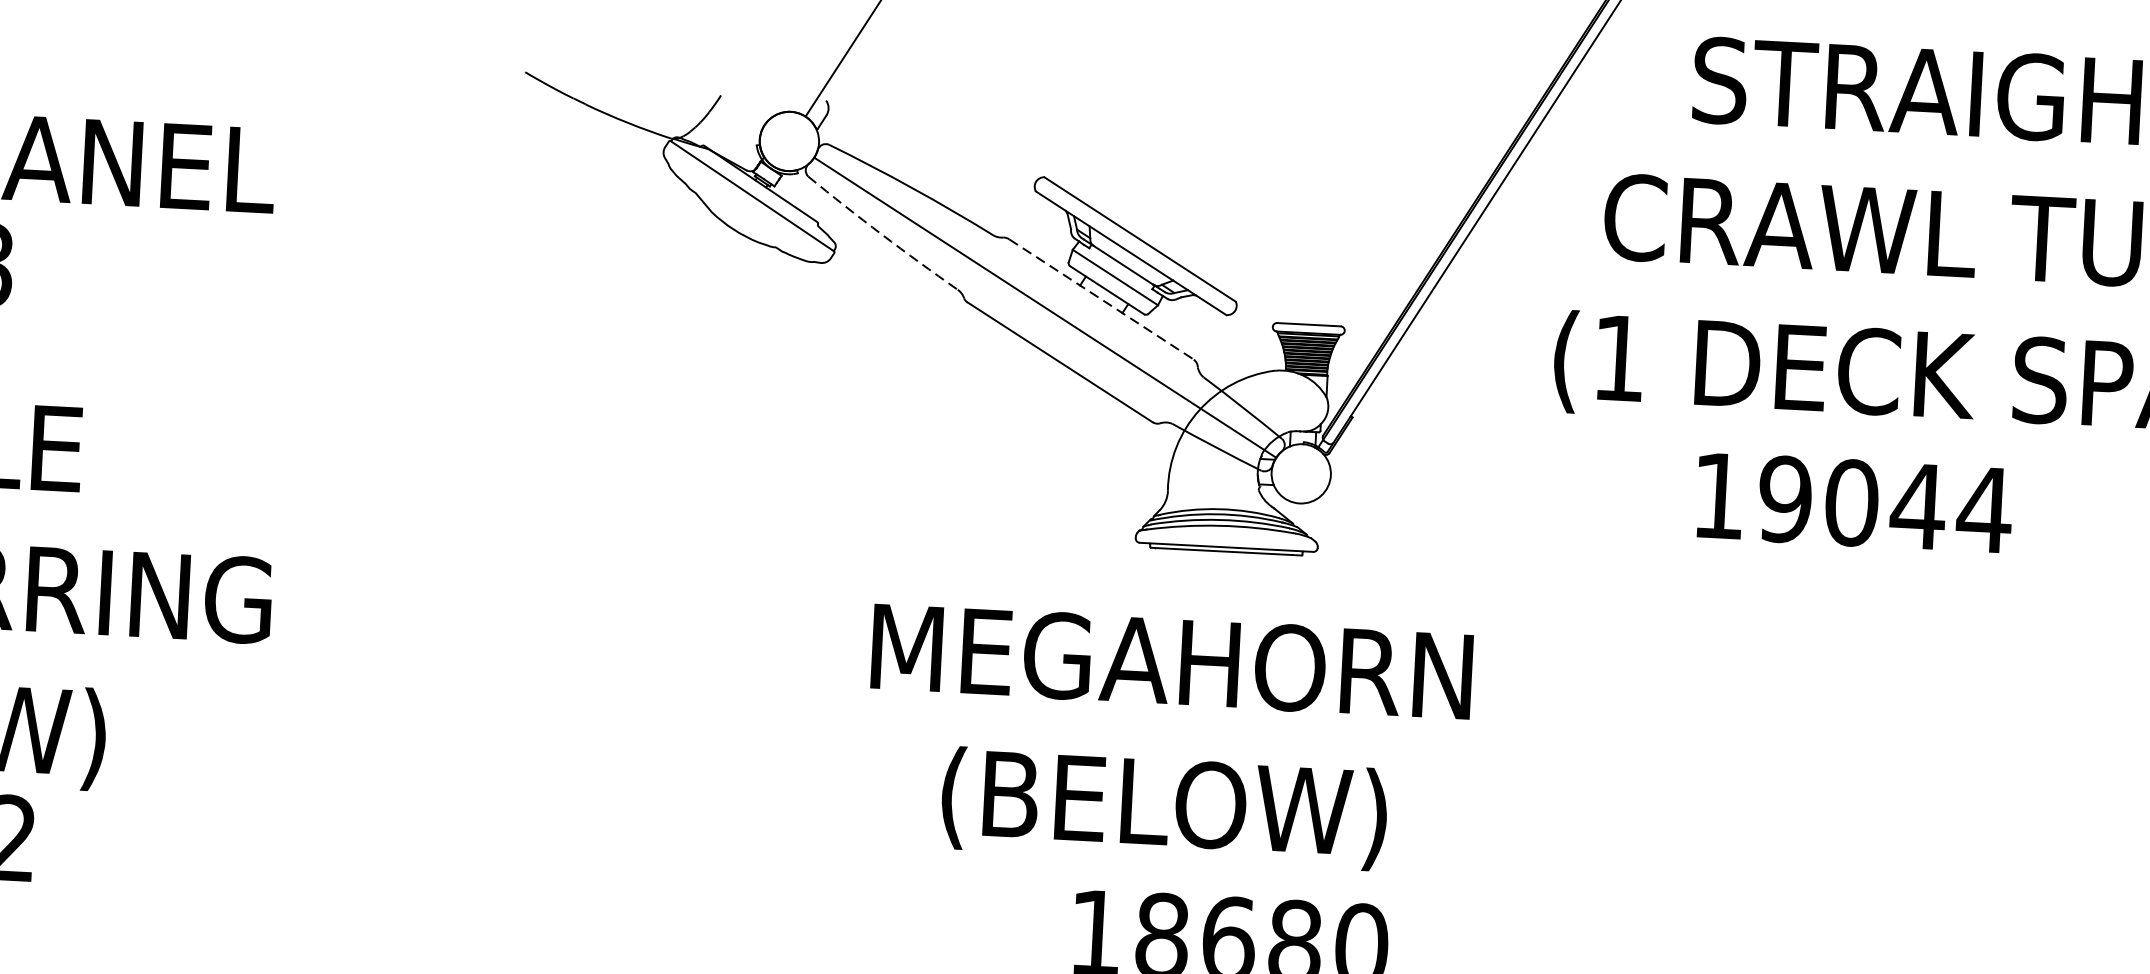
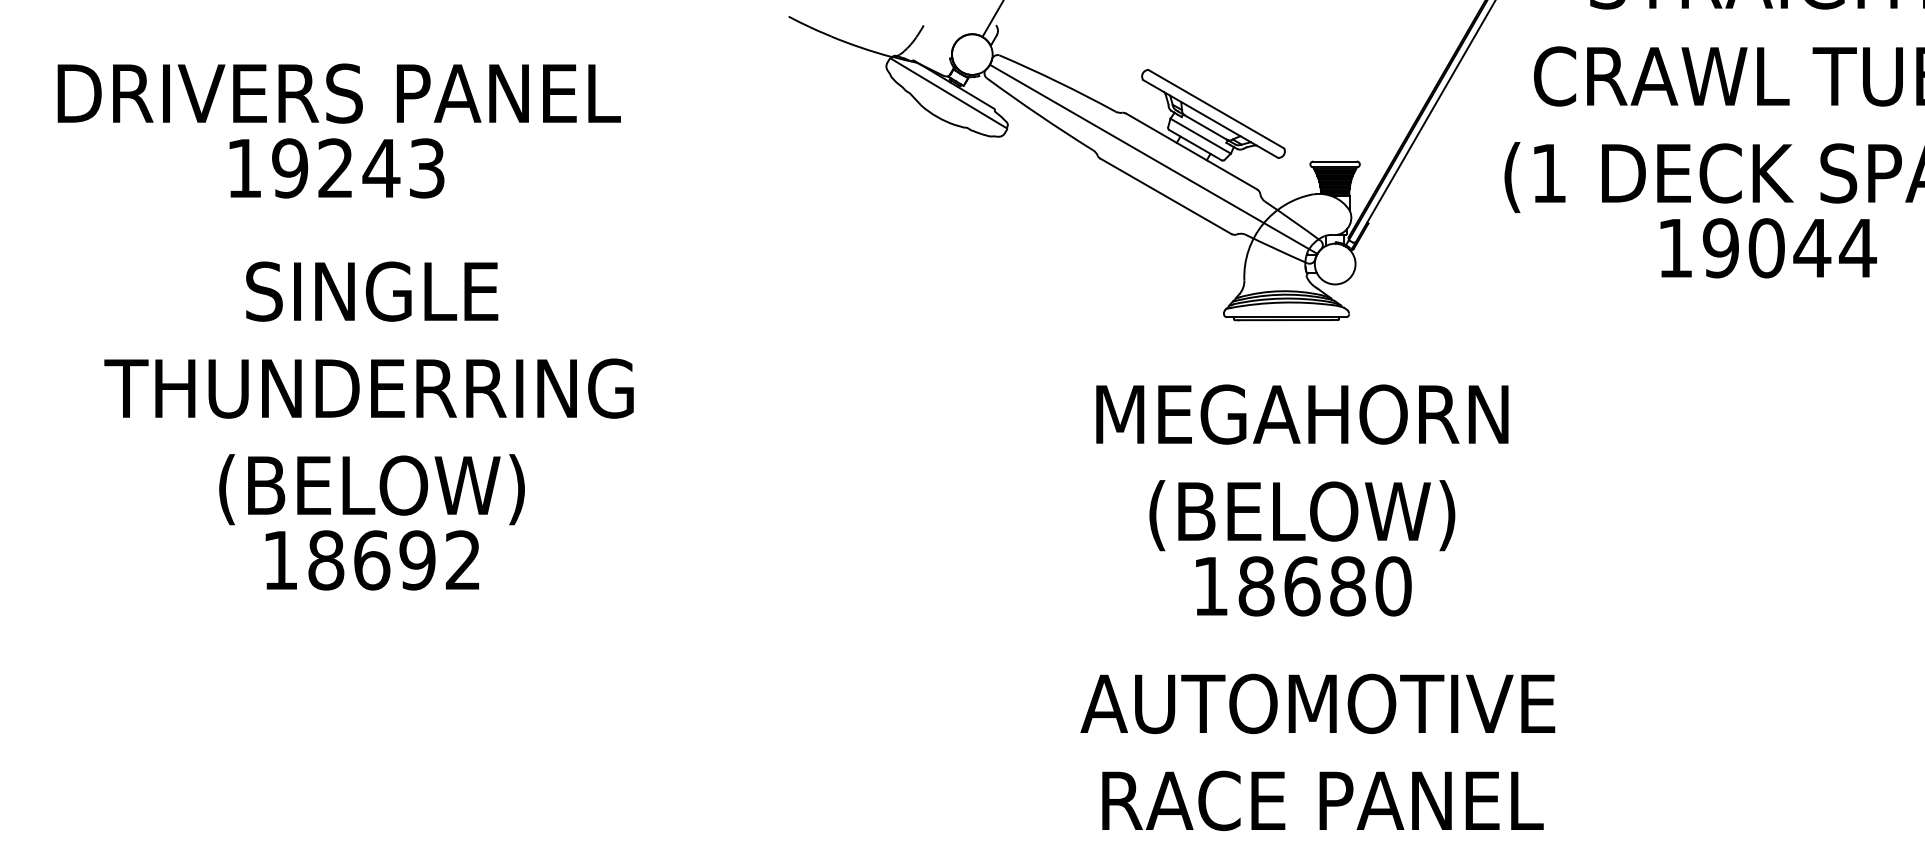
arc: (882, 235) -> (1039, 115), dashed -> solid
line: (1102, 299) -> (1192, 151), dashed -> solid
text: (1854, 503) -> (1768, 248), moved
text: (1168, 738) -> (1302, 467), moved

